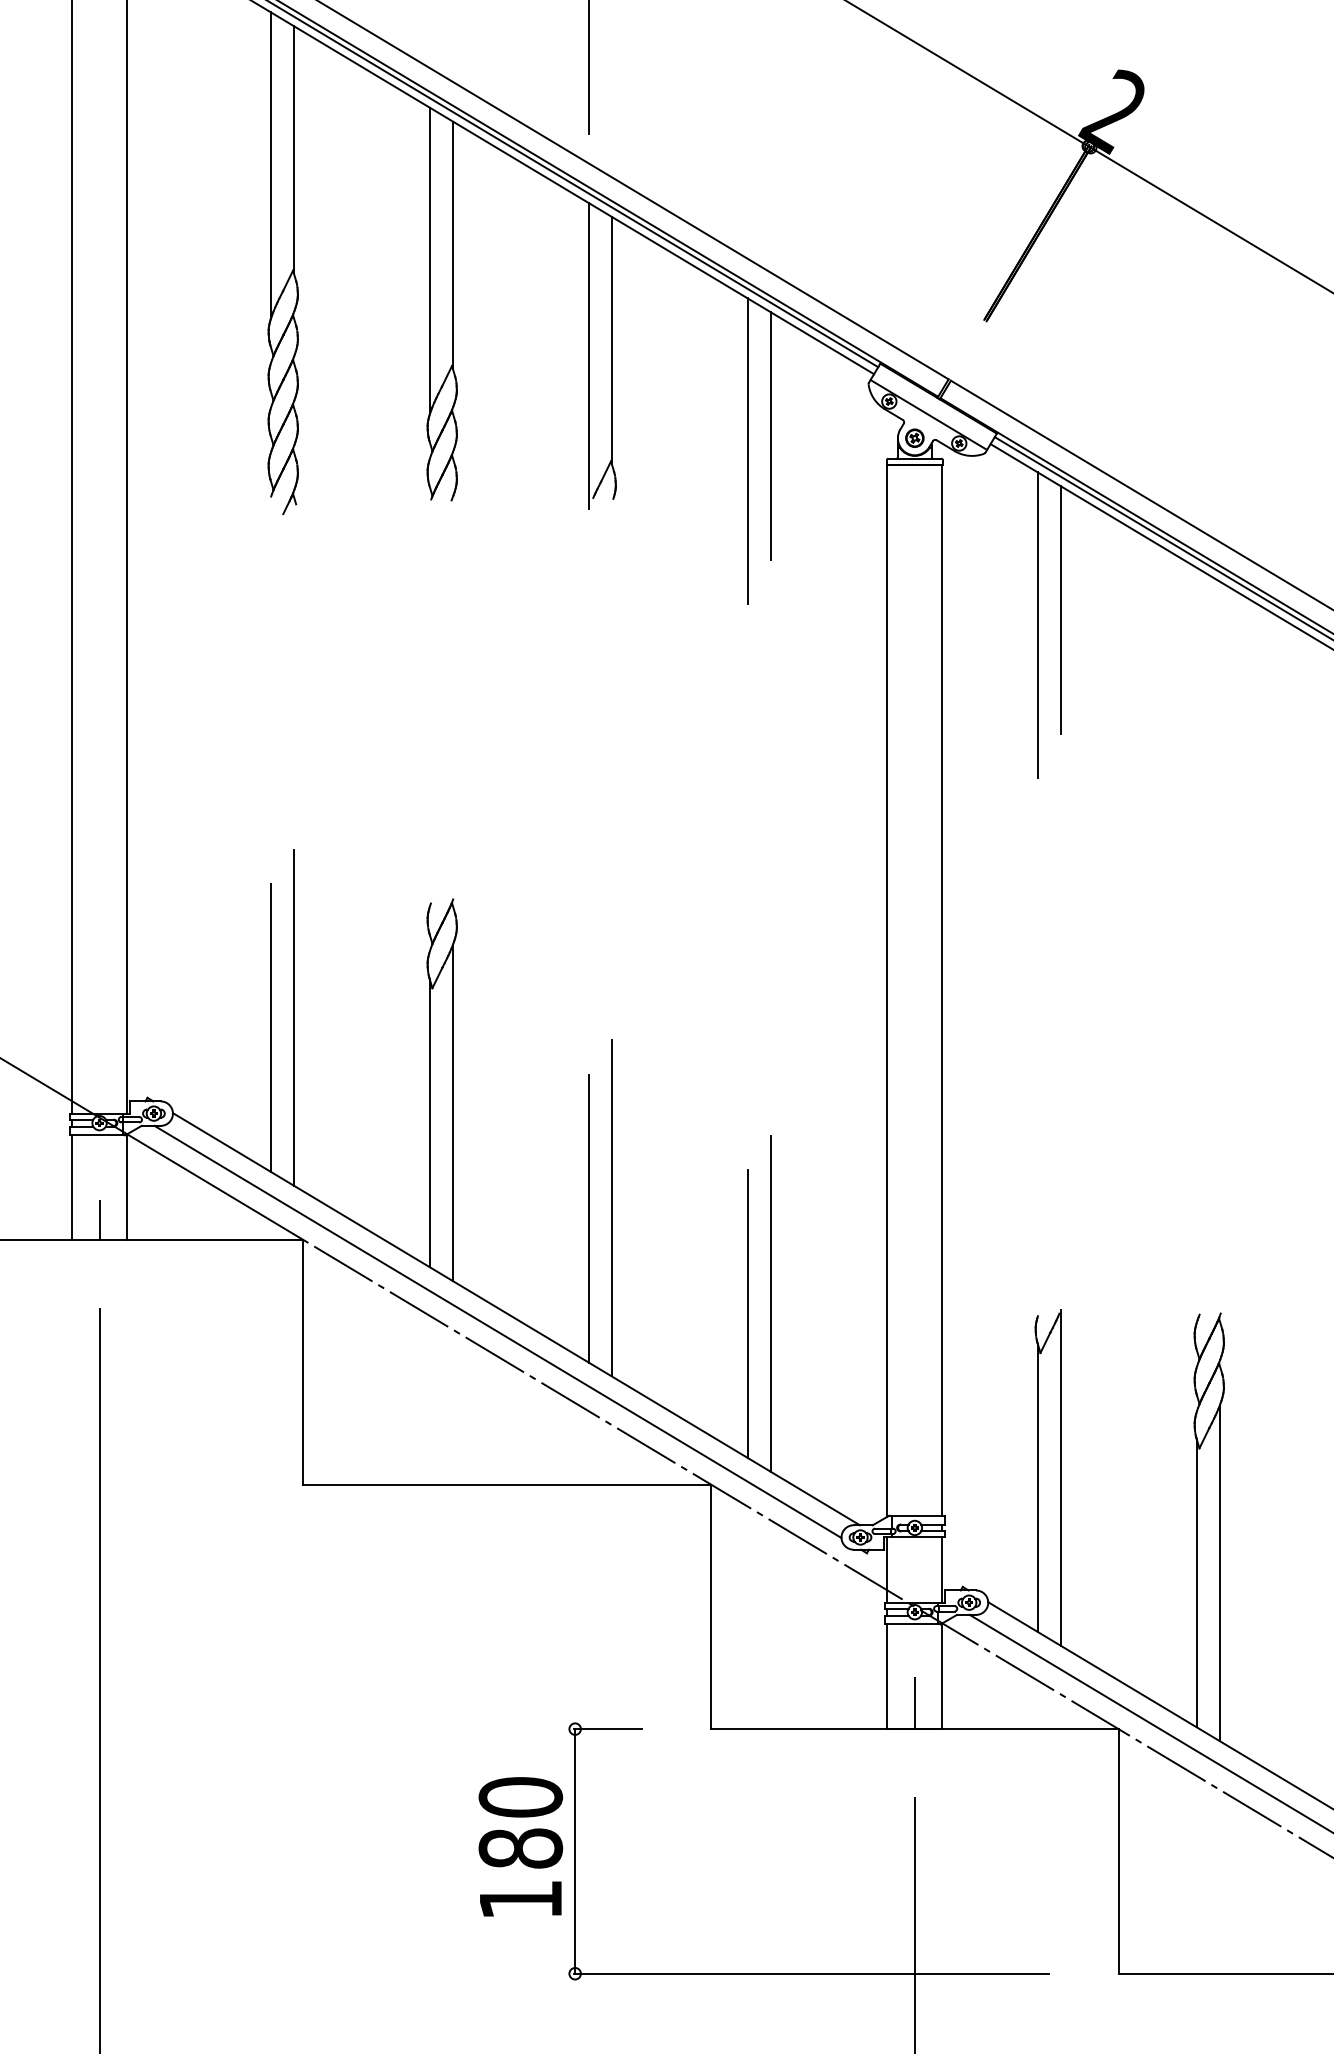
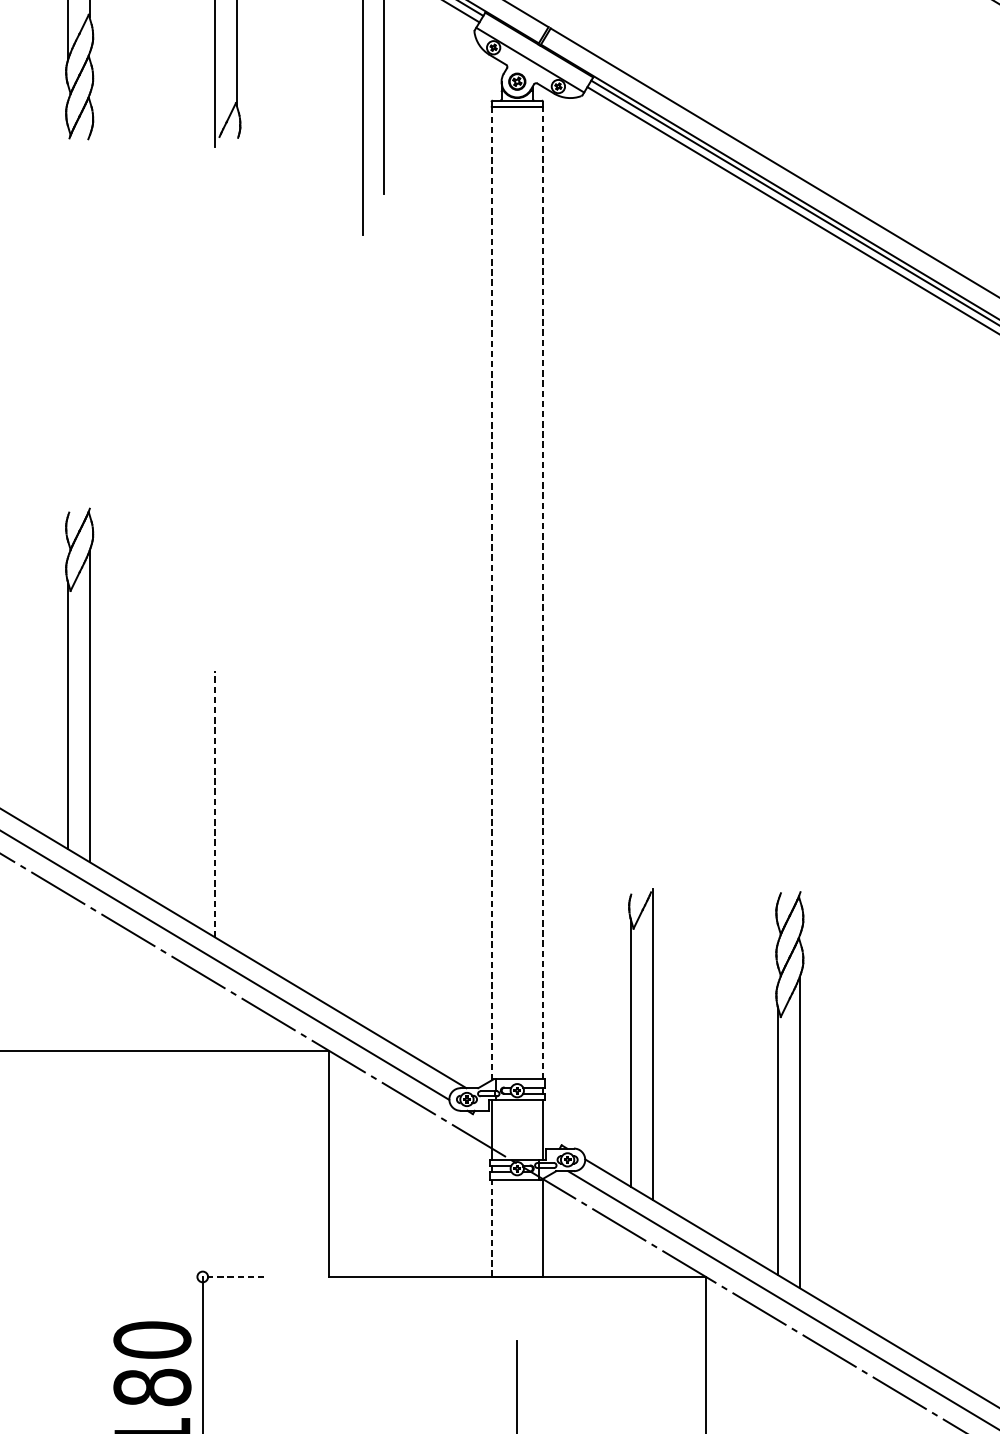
line: (1060, 609) -> (652, 240), removed
line: (1037, 625) -> (630, 255), removed
line: (942, 990) -> (542, 593), solid -> dashed
line: (887, 991) -> (491, 593), solid -> dashed
line: (611, 1208) -> (236, 794), removed
line: (588, 1218) -> (215, 804), solid -> dashed
line: (770, 1303) -> (383, 882), removed
line: (747, 1313) -> (362, 892), removed
line: (887, 1676) -> (491, 1228), solid -> dashed
line: (914, 1703) -> (516, 1253), removed
line: (607, 1729) -> (232, 1277), solid -> dashed

